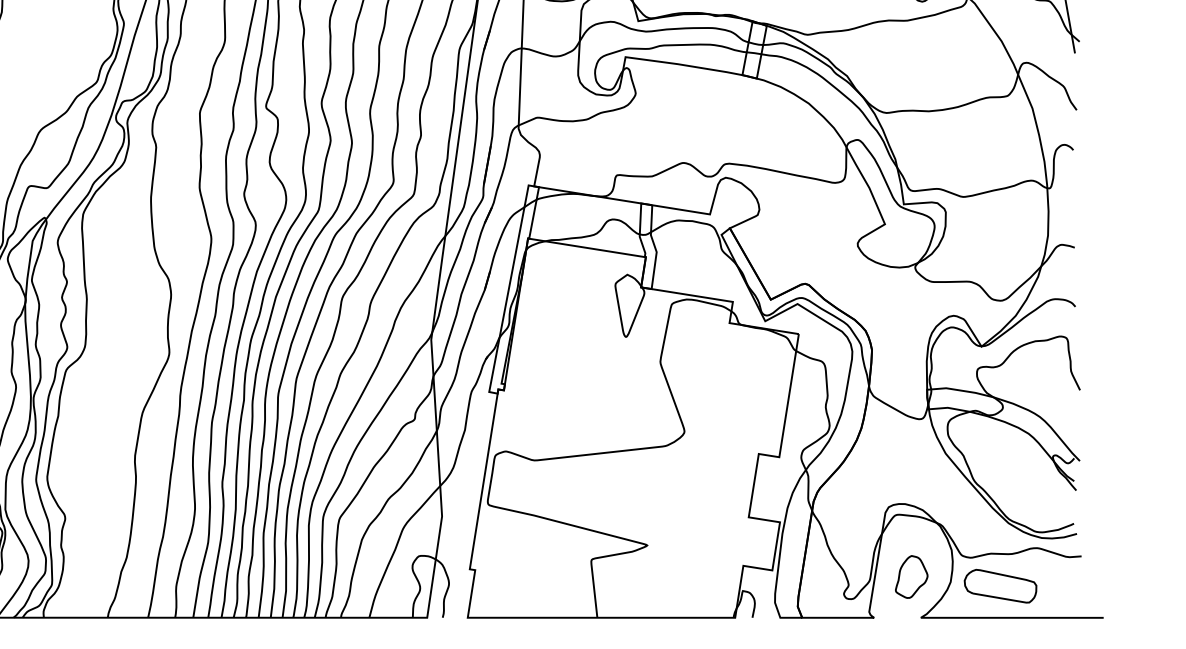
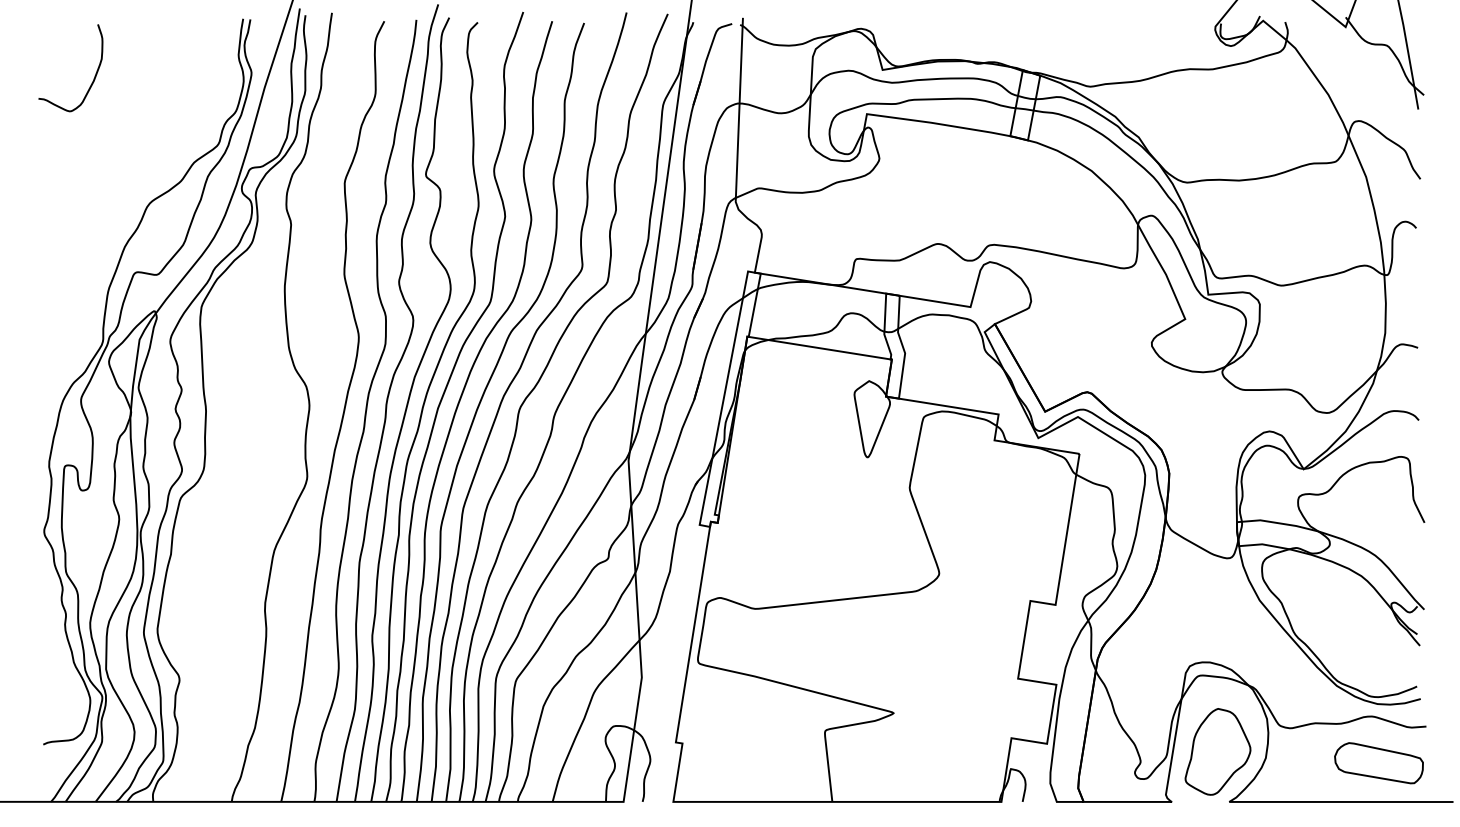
part: (911, 576) -> (1217, 751), size x1.67
part: (1000, 586) -> (1378, 763), moved

